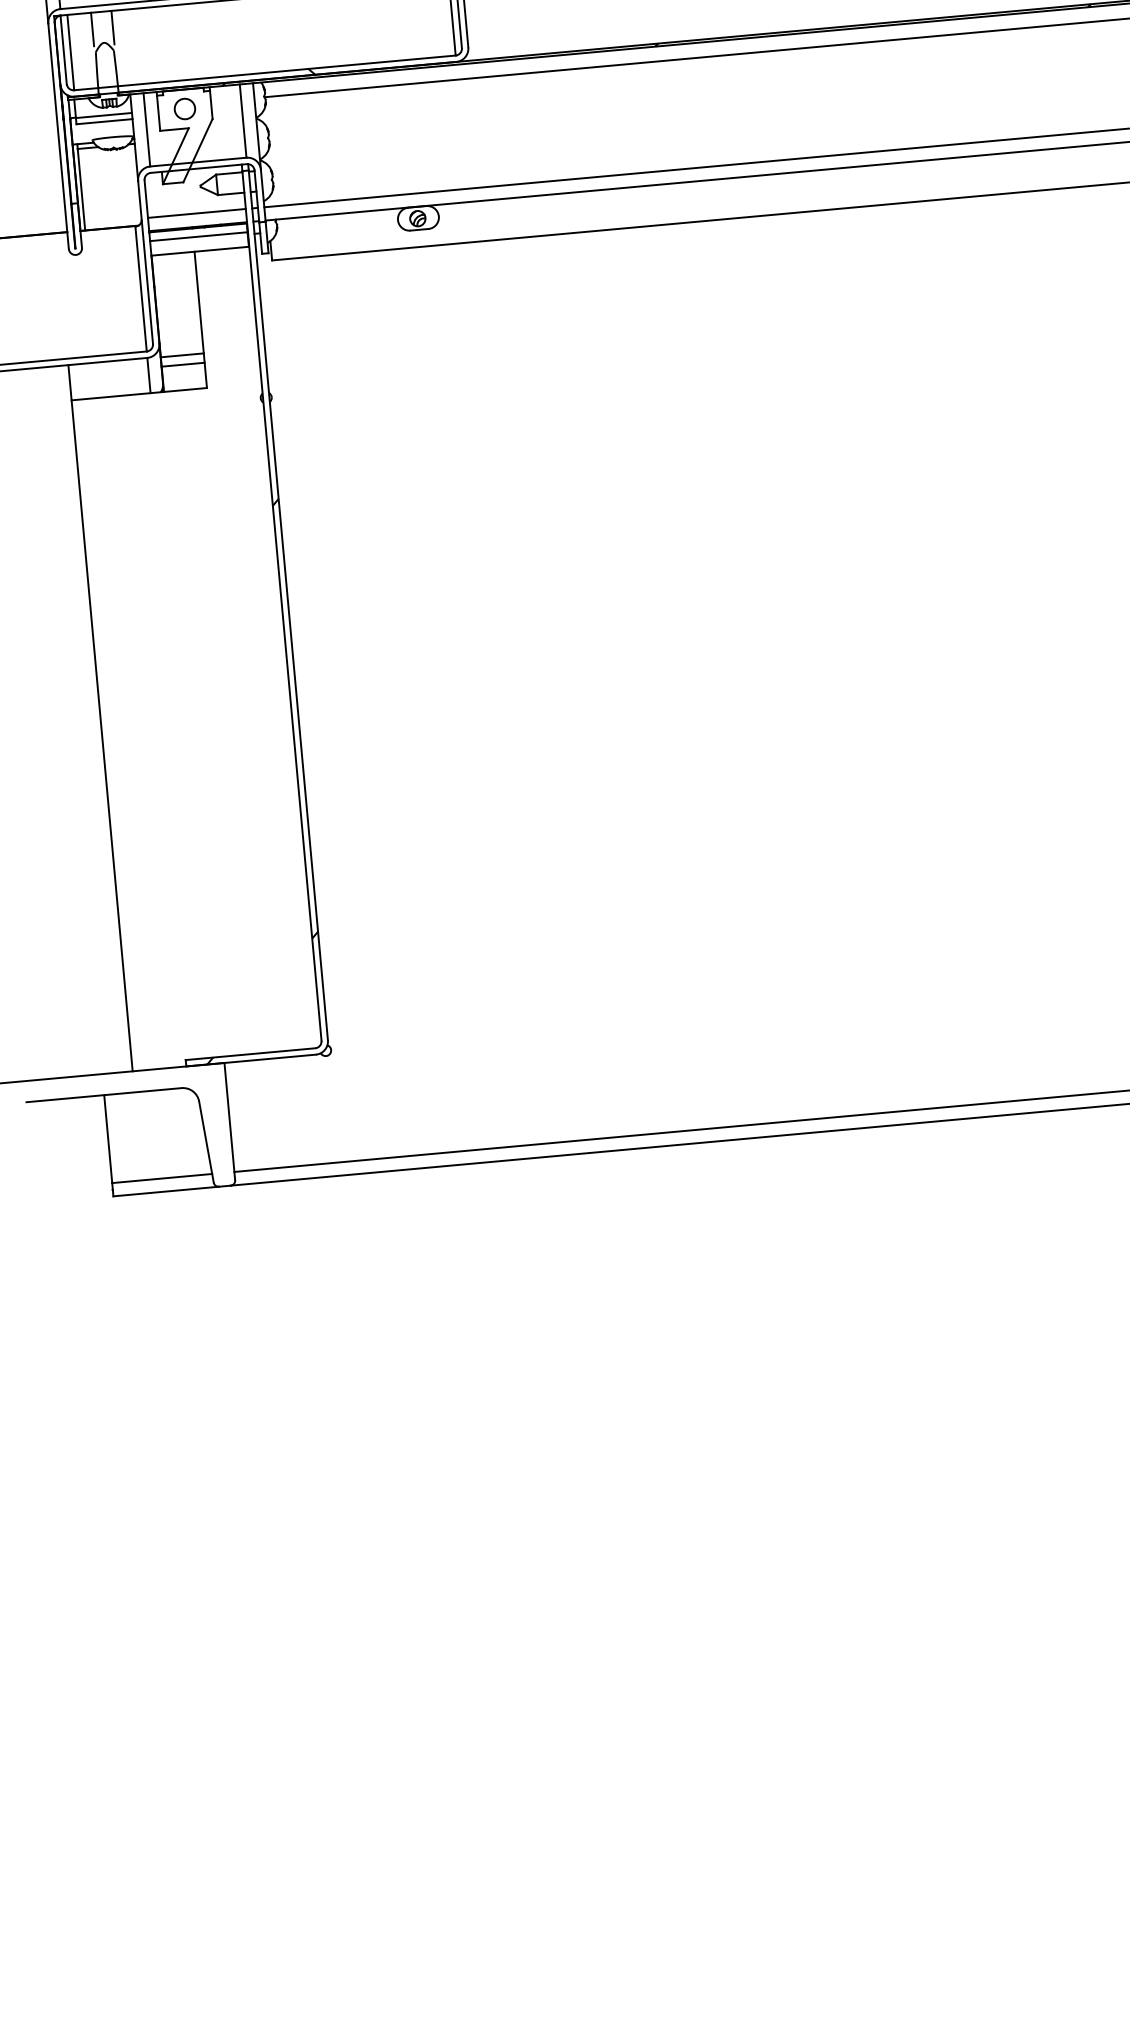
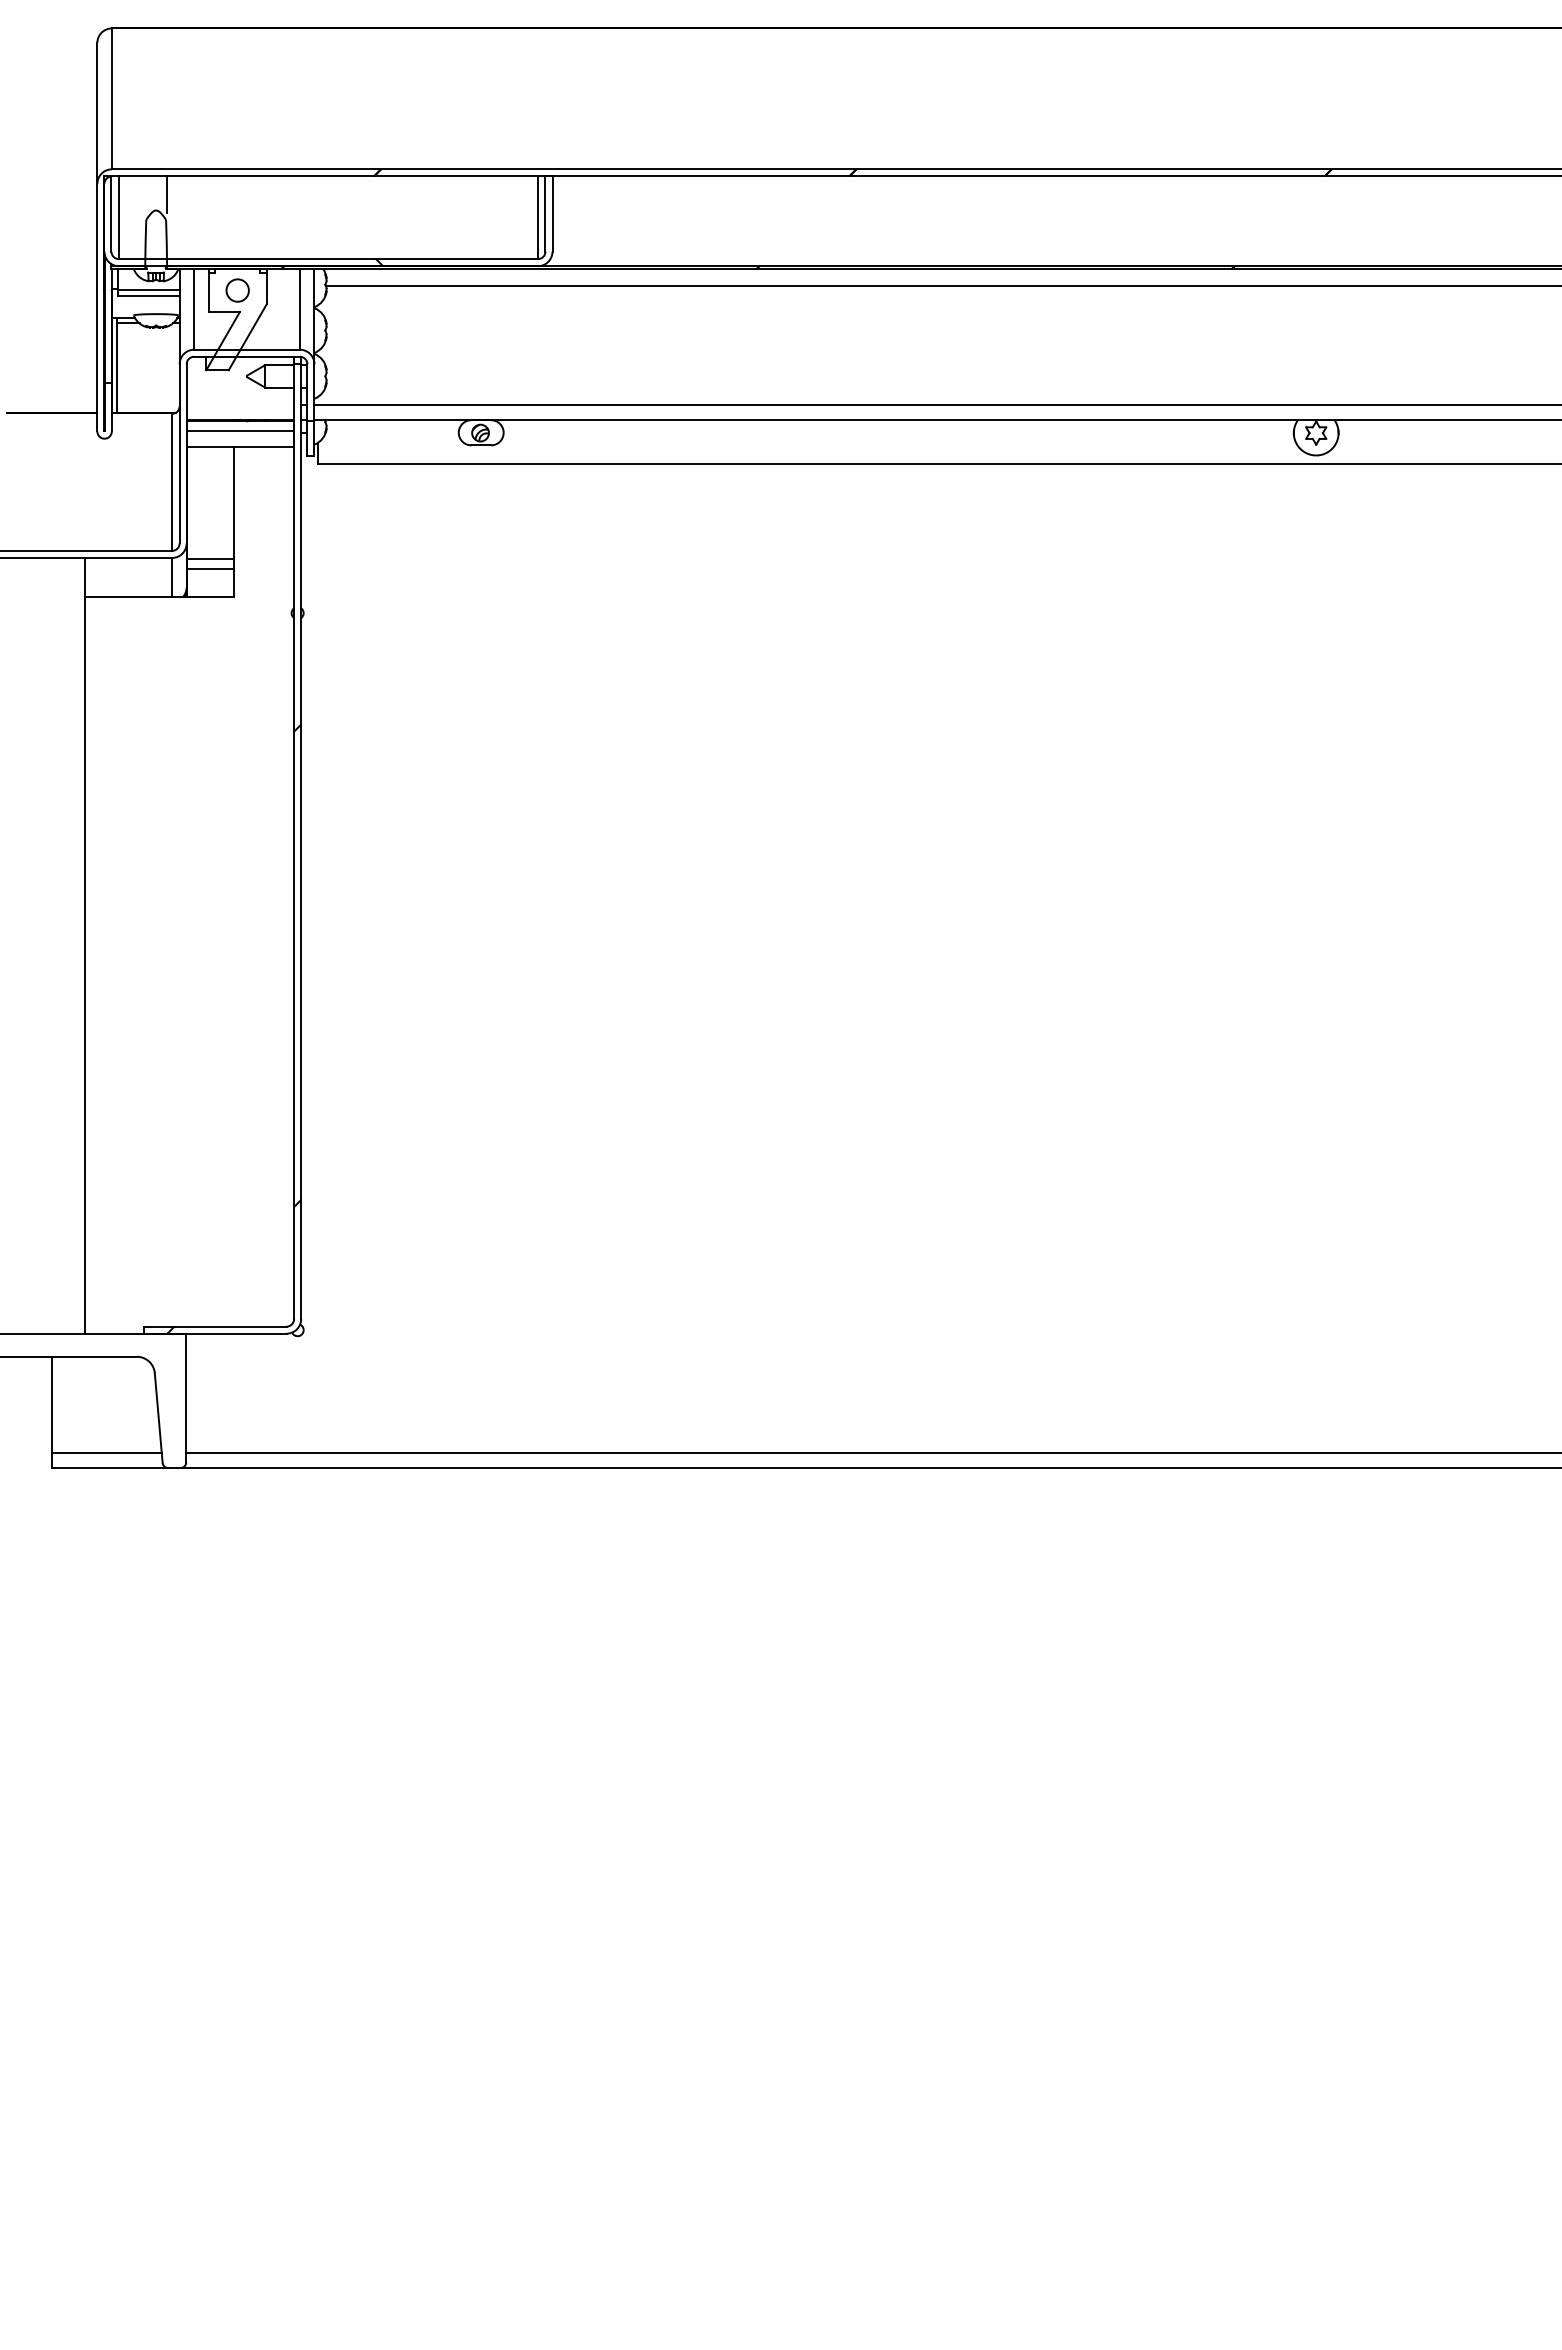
line: (92, 29) -> (144, 194), removed
line: (197, 213) -> (240, 405), removed

